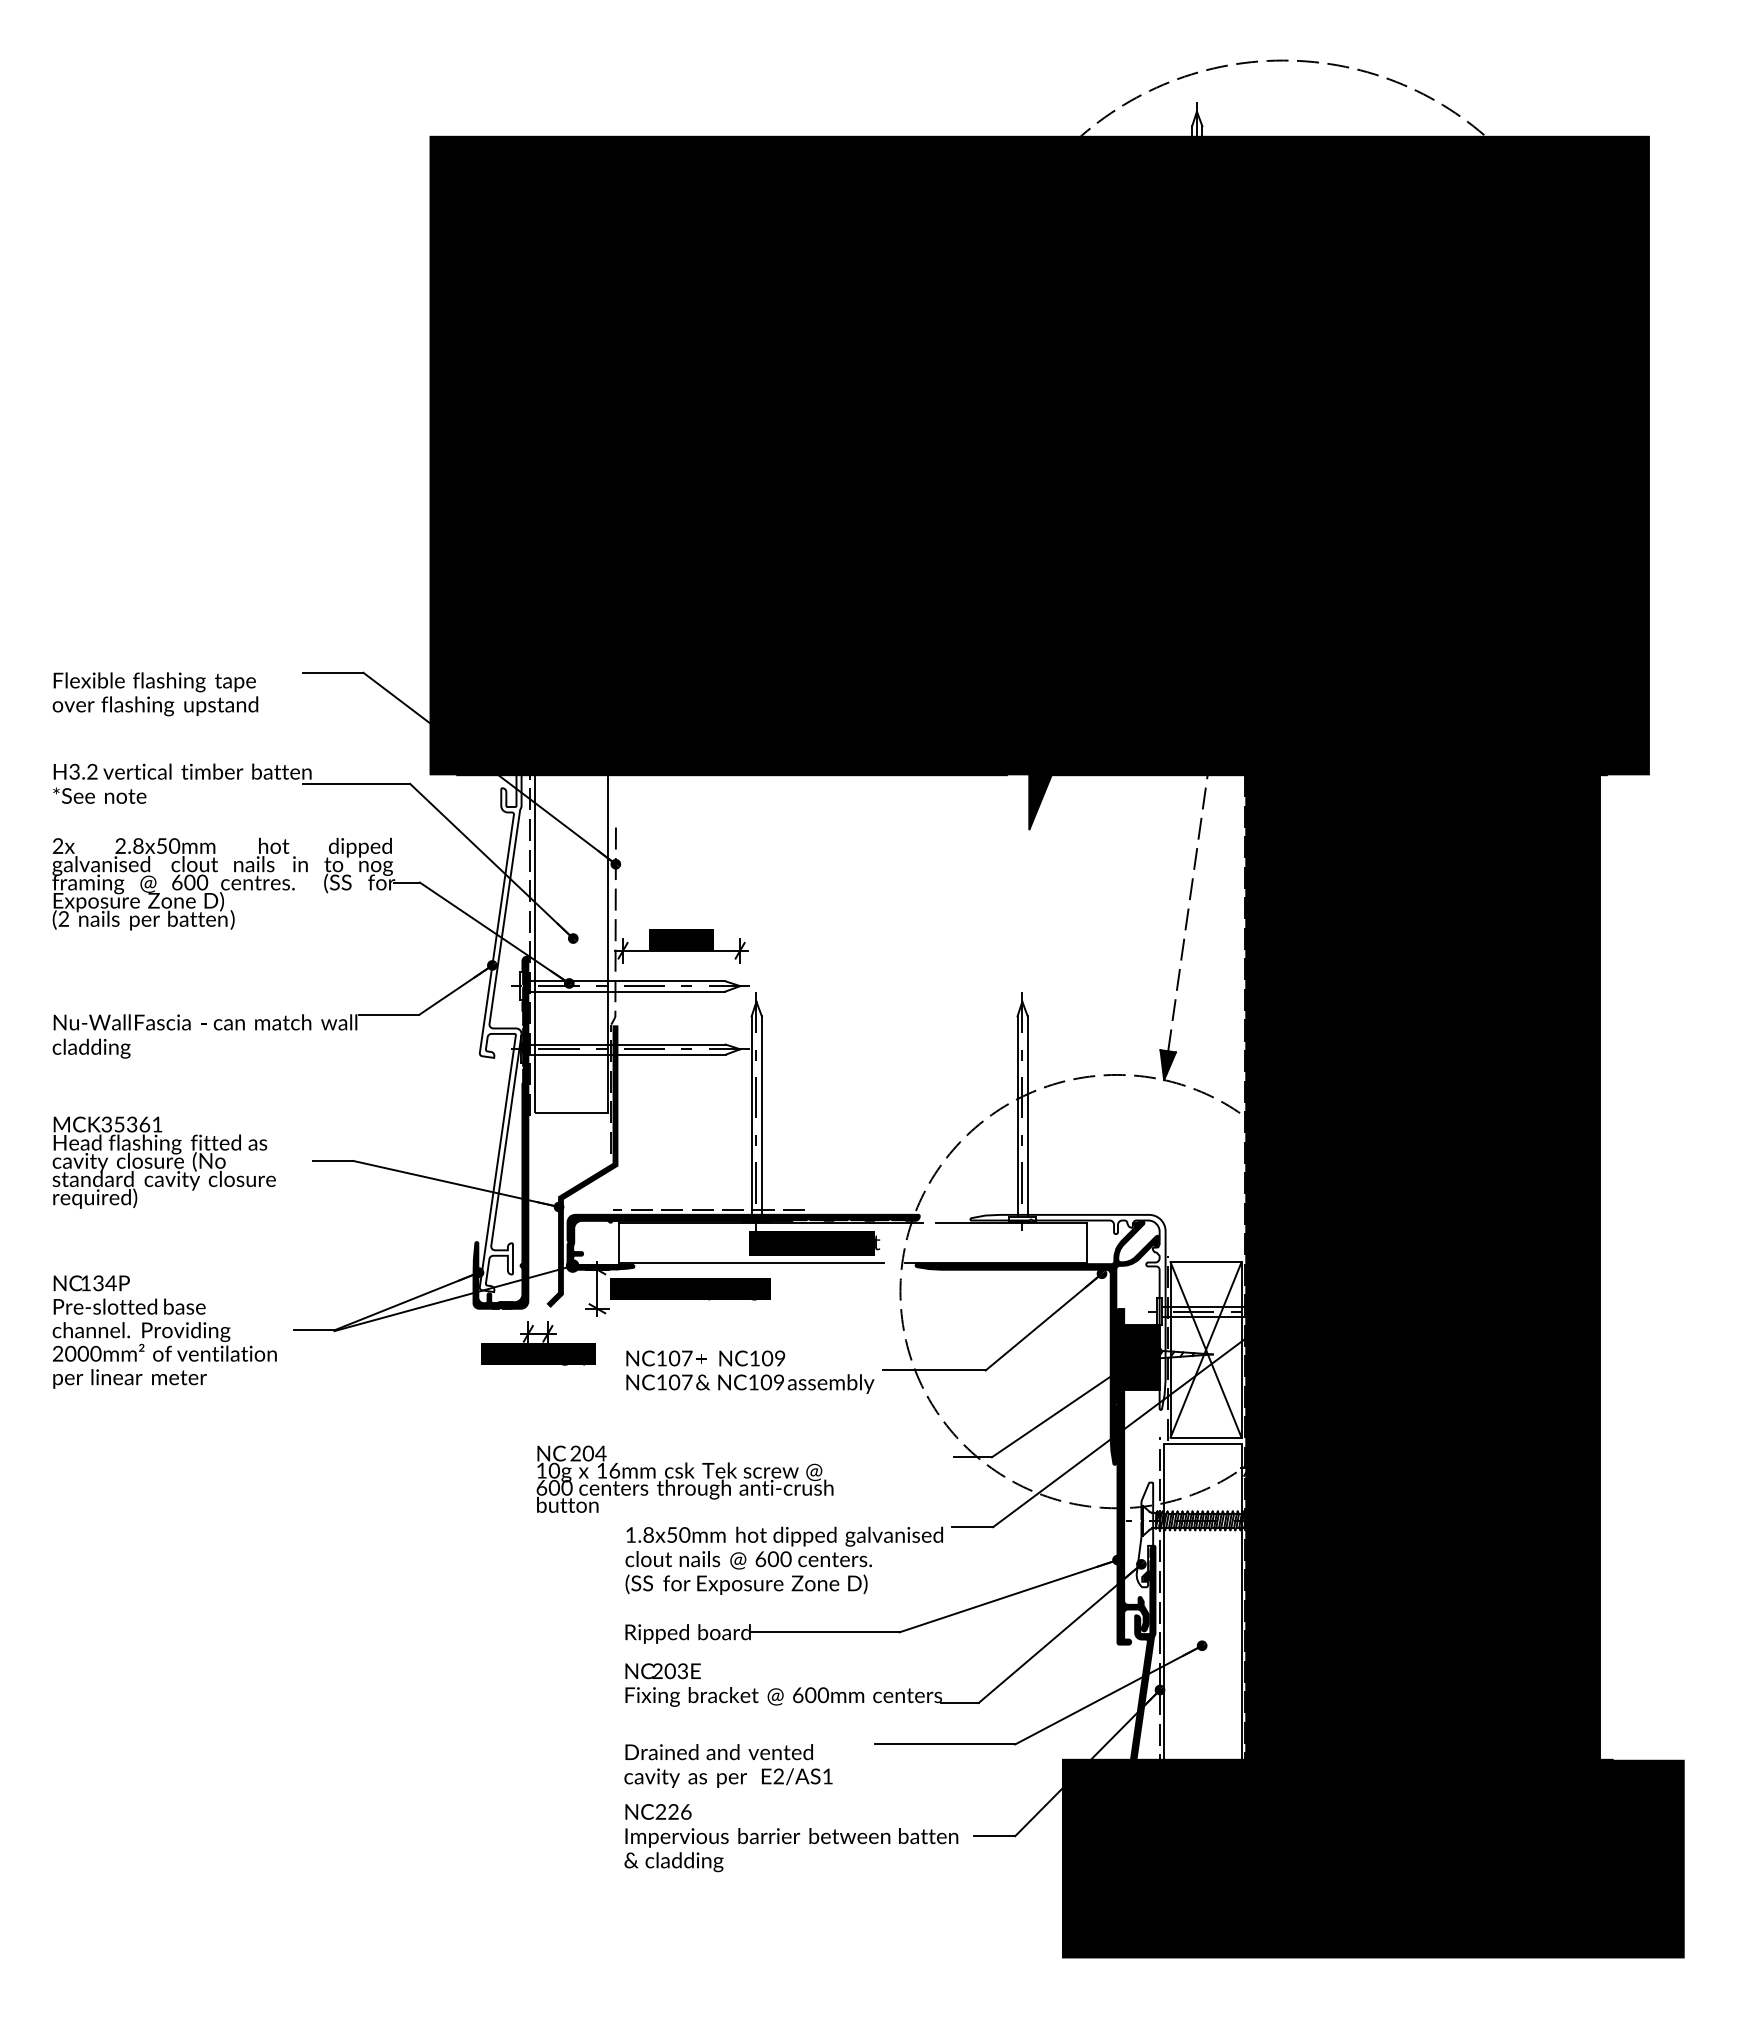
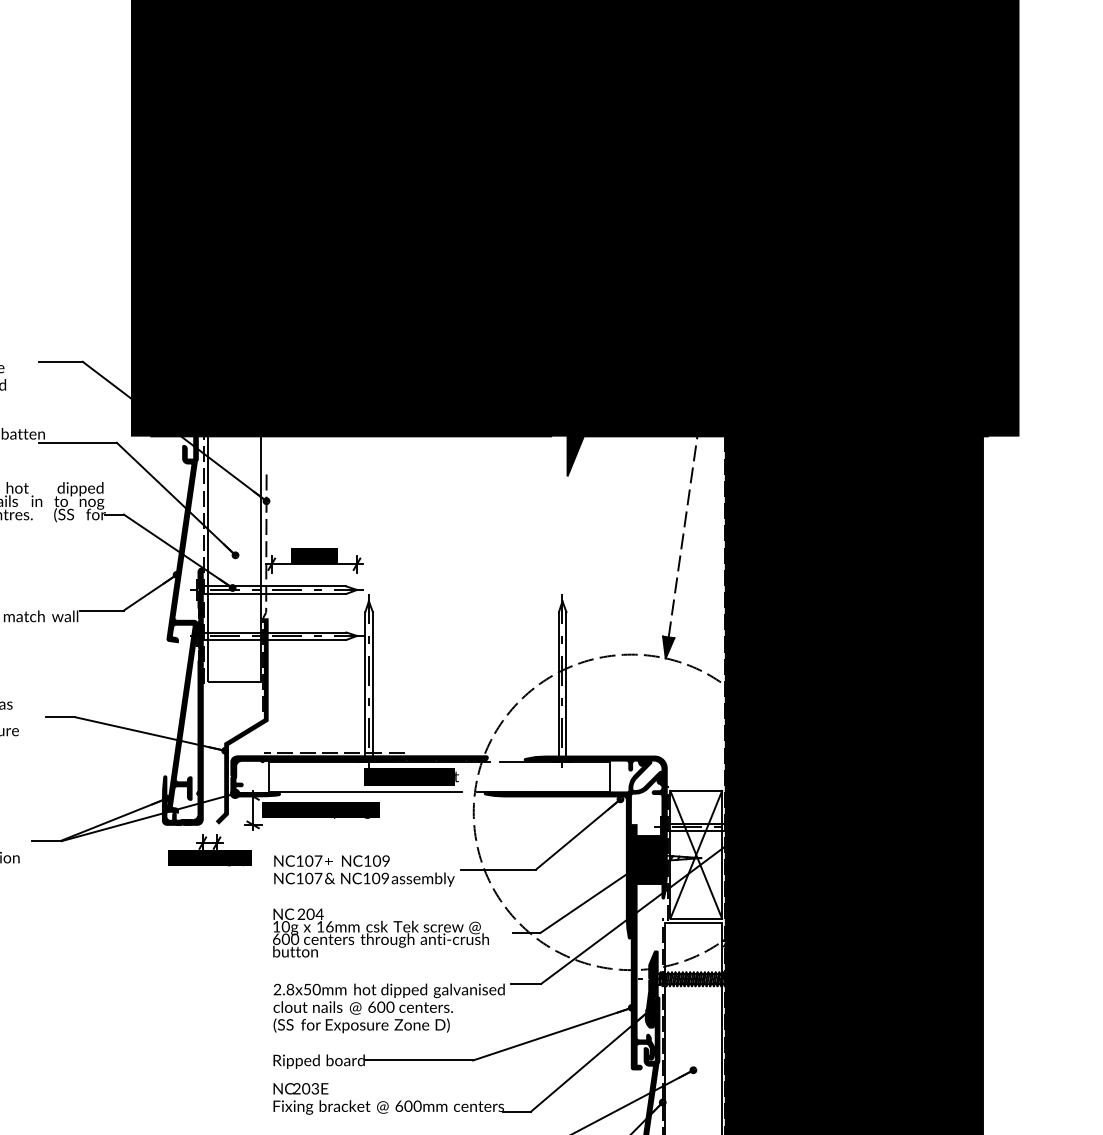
fill: (500, 1005) -> (182, 604), added
fill: (1067, 1311) -> (595, 826), added
text: (684, 1478) -> (380, 932), moved
text: (630, 1534) -> (277, 989), 1.8x50mm -> 2.8x50mm
fill: (1144, 1534) -> (651, 989), added

